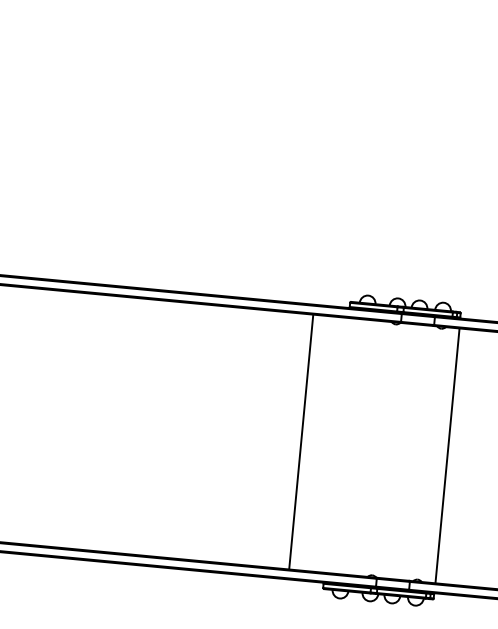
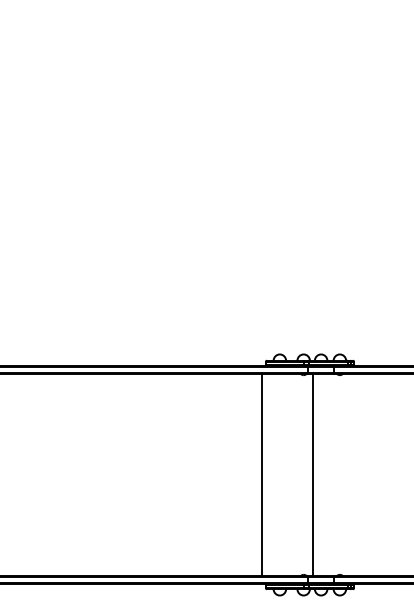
line: (300, 441) -> (261, 474), moved
line: (447, 455) -> (313, 474), moved

